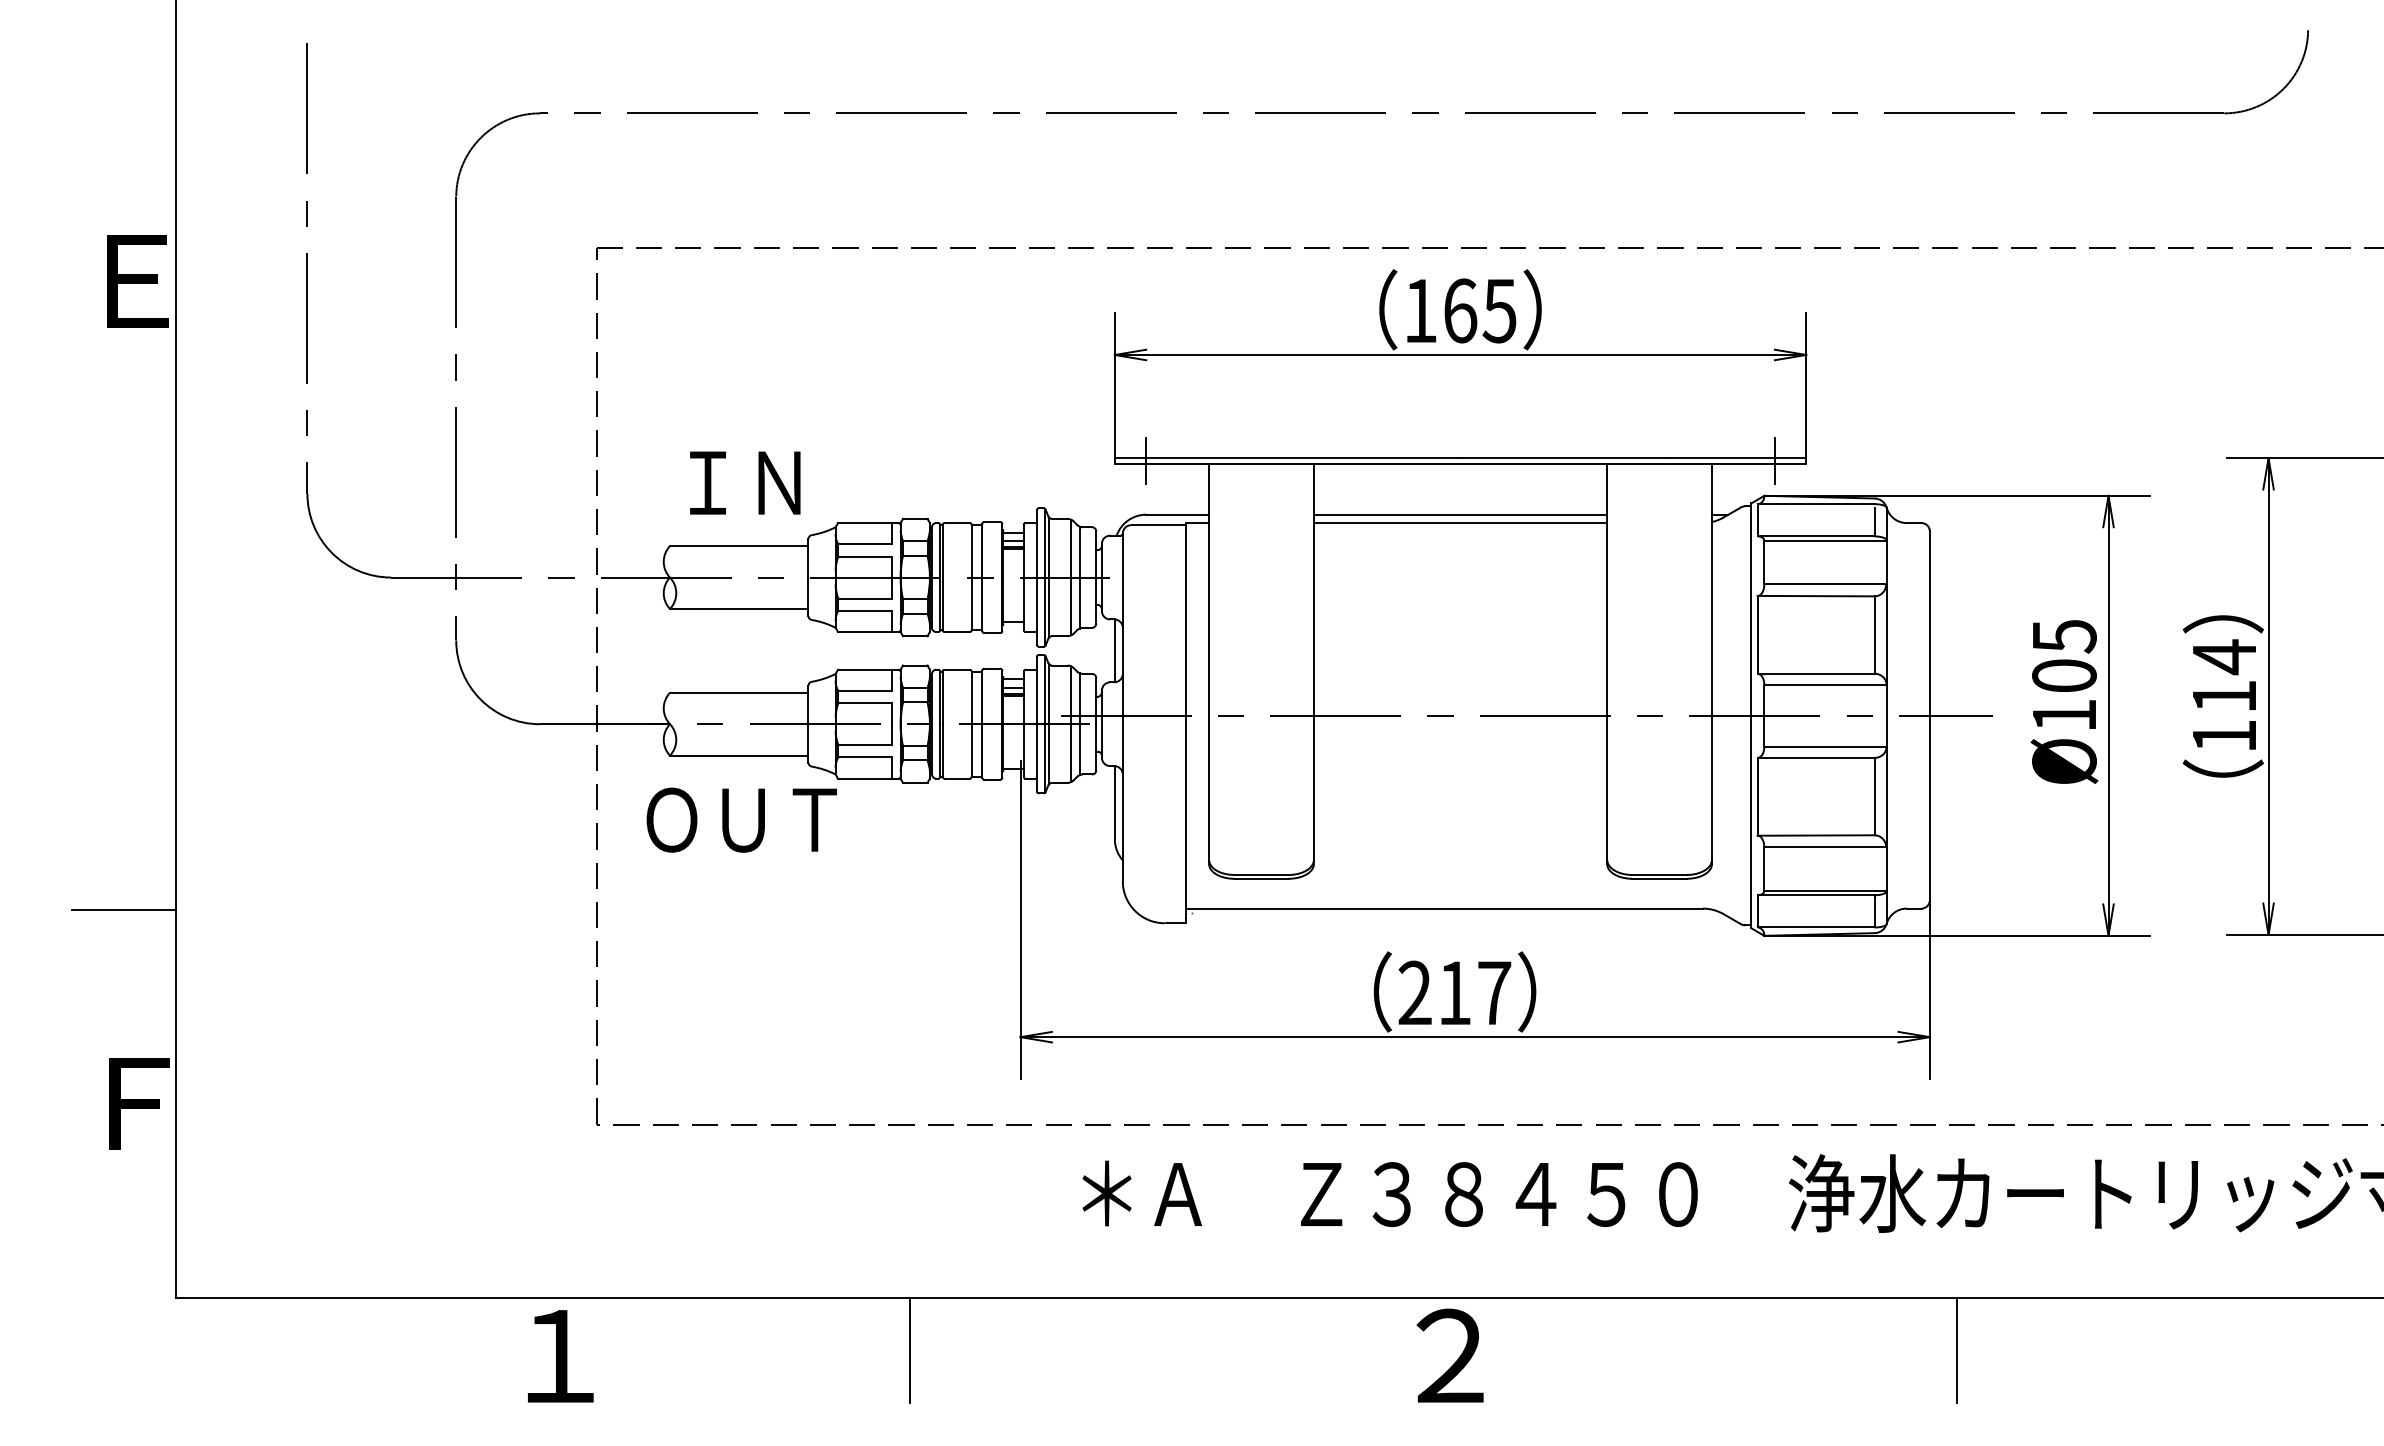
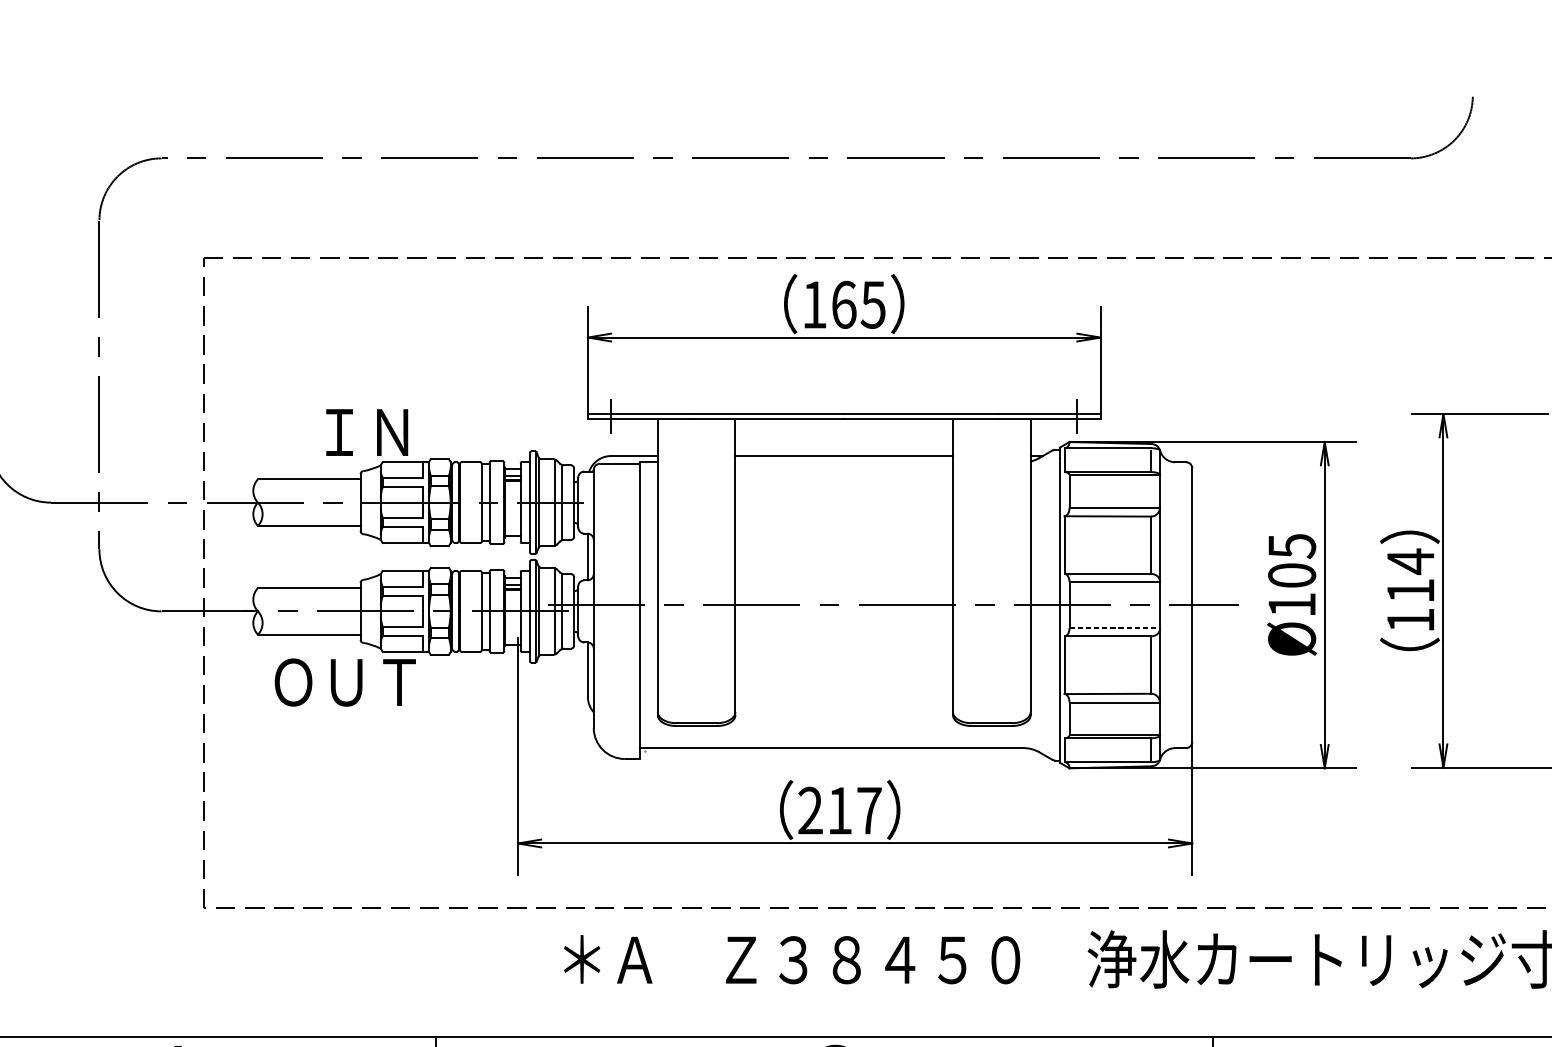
text: (745, 482) -> (367, 432), moved
line: (1460, 523) -> (844, 462), removed
line: (1825, 746) -> (1114, 627), solid -> dashed
text: (741, 819) -> (345, 682), moved

